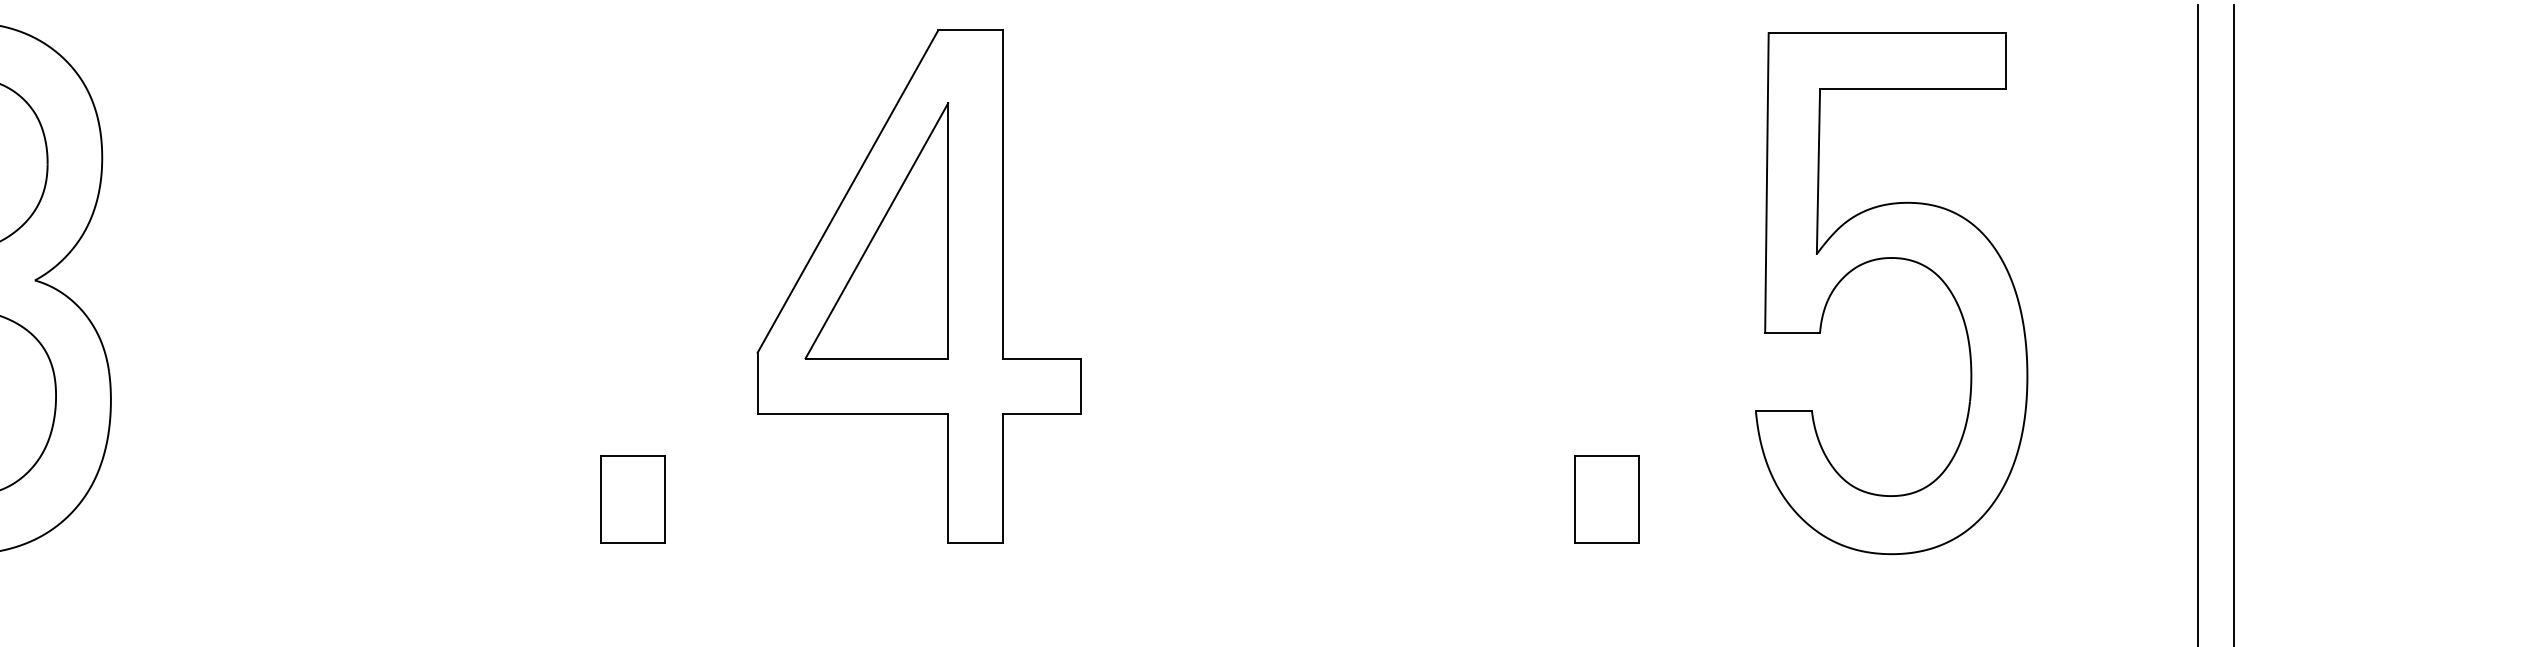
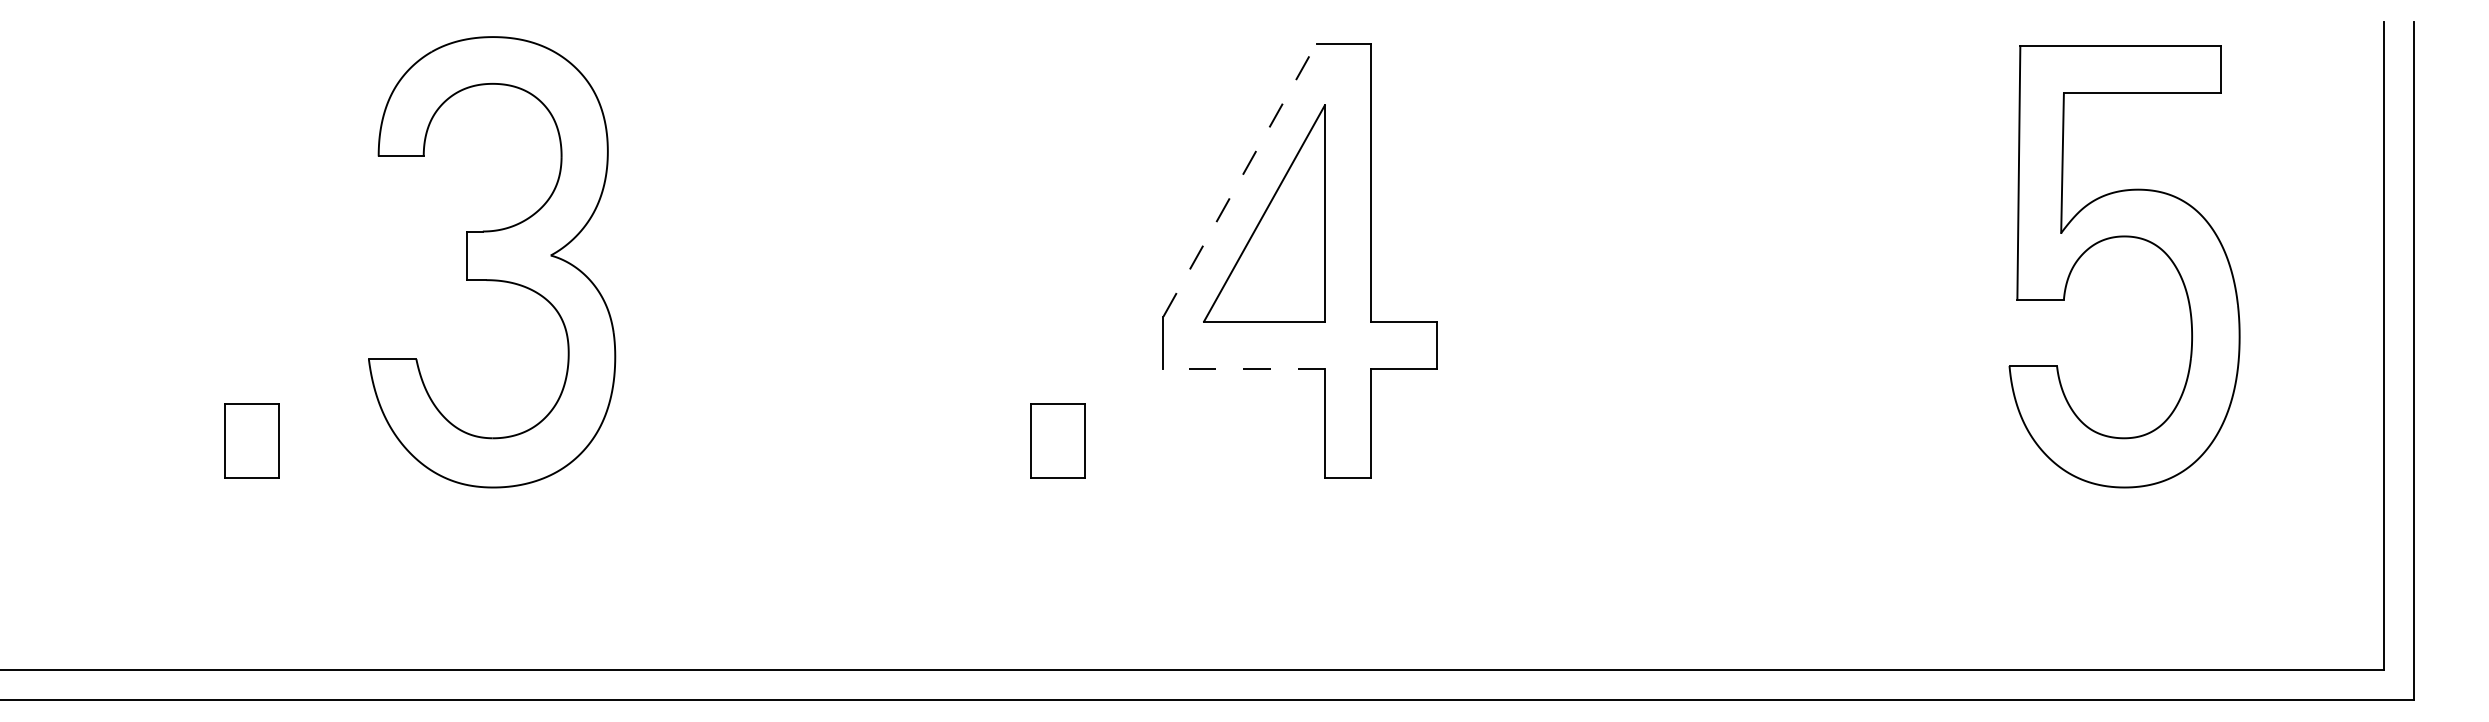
line: (847, 191) -> (1239, 180), solid -> dashed
line: (853, 414) -> (1244, 369), solid -> dashed
part: (1606, 498) -> (1882, 440), removed

